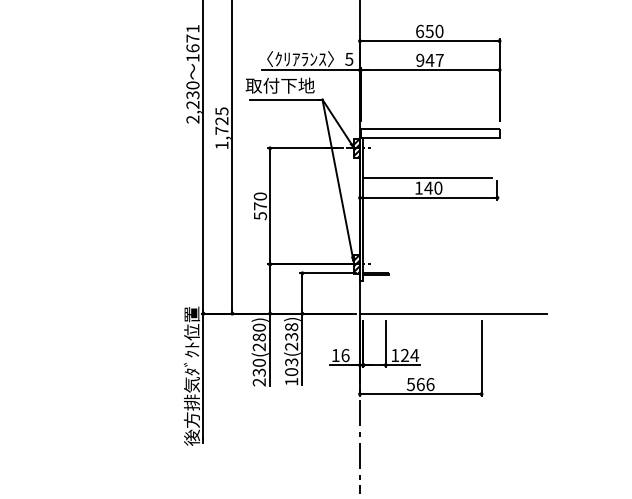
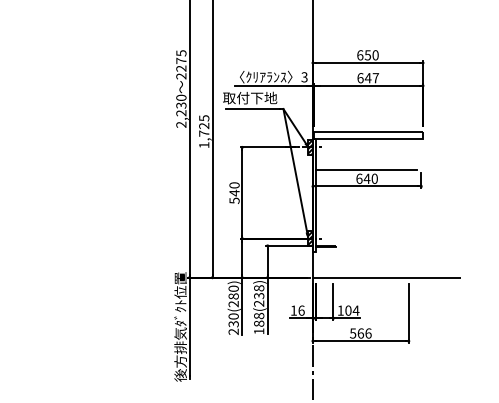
text: (193, 43) -> (181, 64), 1671 -> 2275
text: (349, 58) -> (304, 76), 5 -> 3
text: (420, 60) -> (360, 78), 947 -> 647
text: (419, 187) -> (359, 178), 140 -> 640
text: (260, 205) -> (234, 192), 570 -> 540
text: (405, 355) -> (348, 310), 124 -> 104
text: (292, 366) -> (259, 319), 103(238) -> 188(238)

